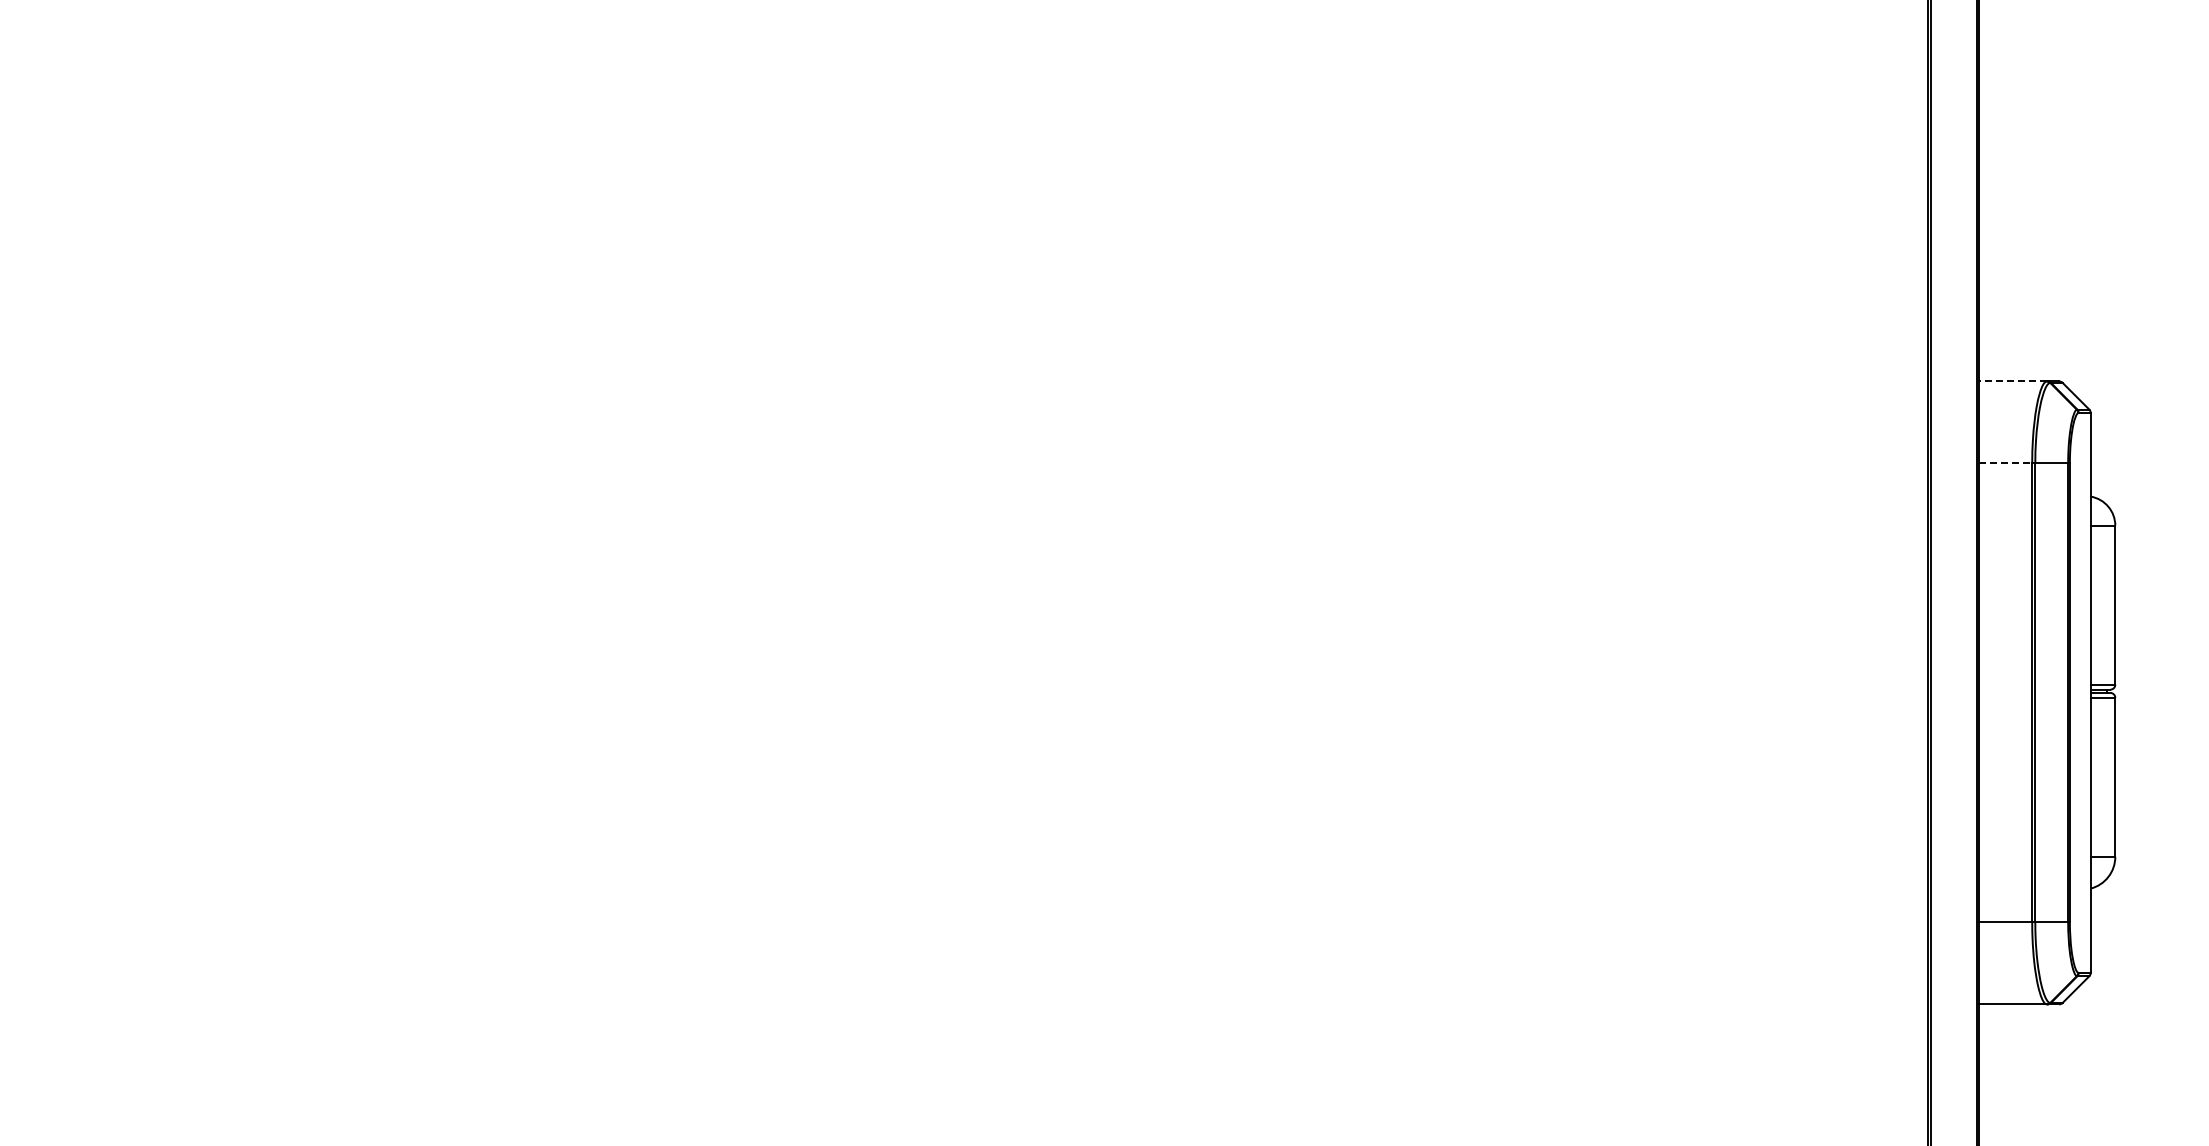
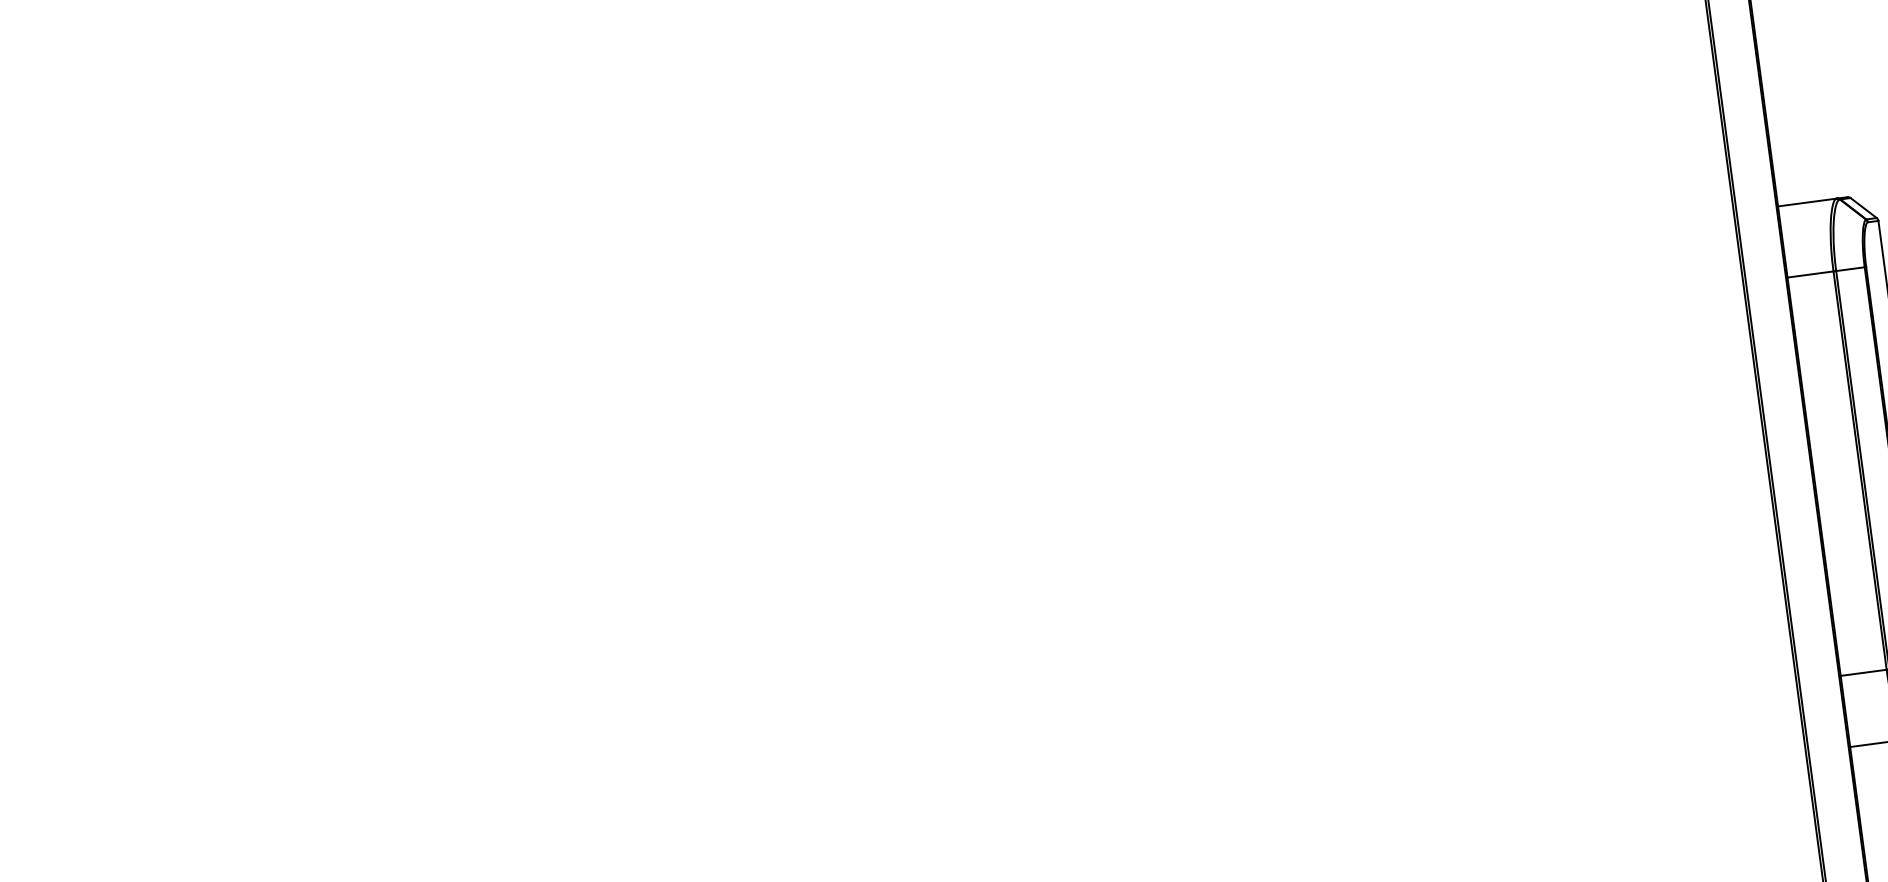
line: (2013, 381) -> (1807, 202), dashed -> solid
line: (2006, 463) -> (1811, 274), dashed -> solid

